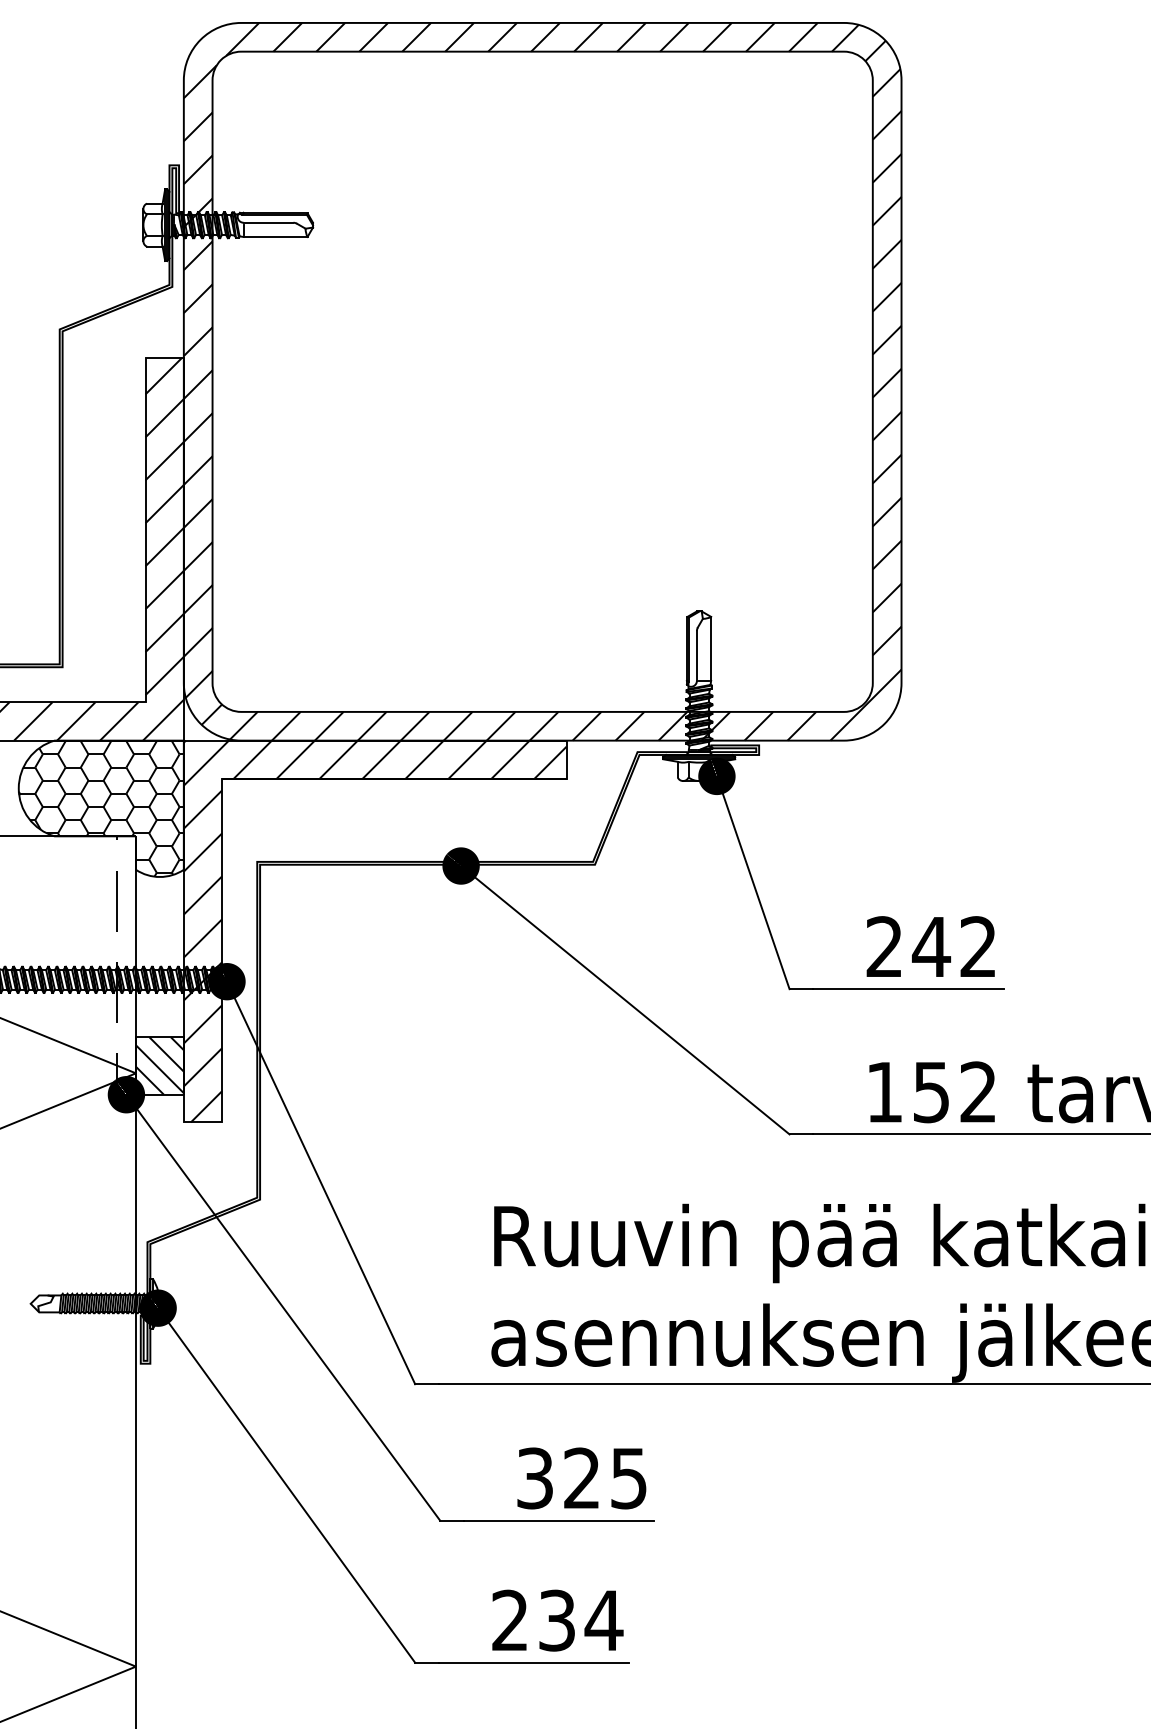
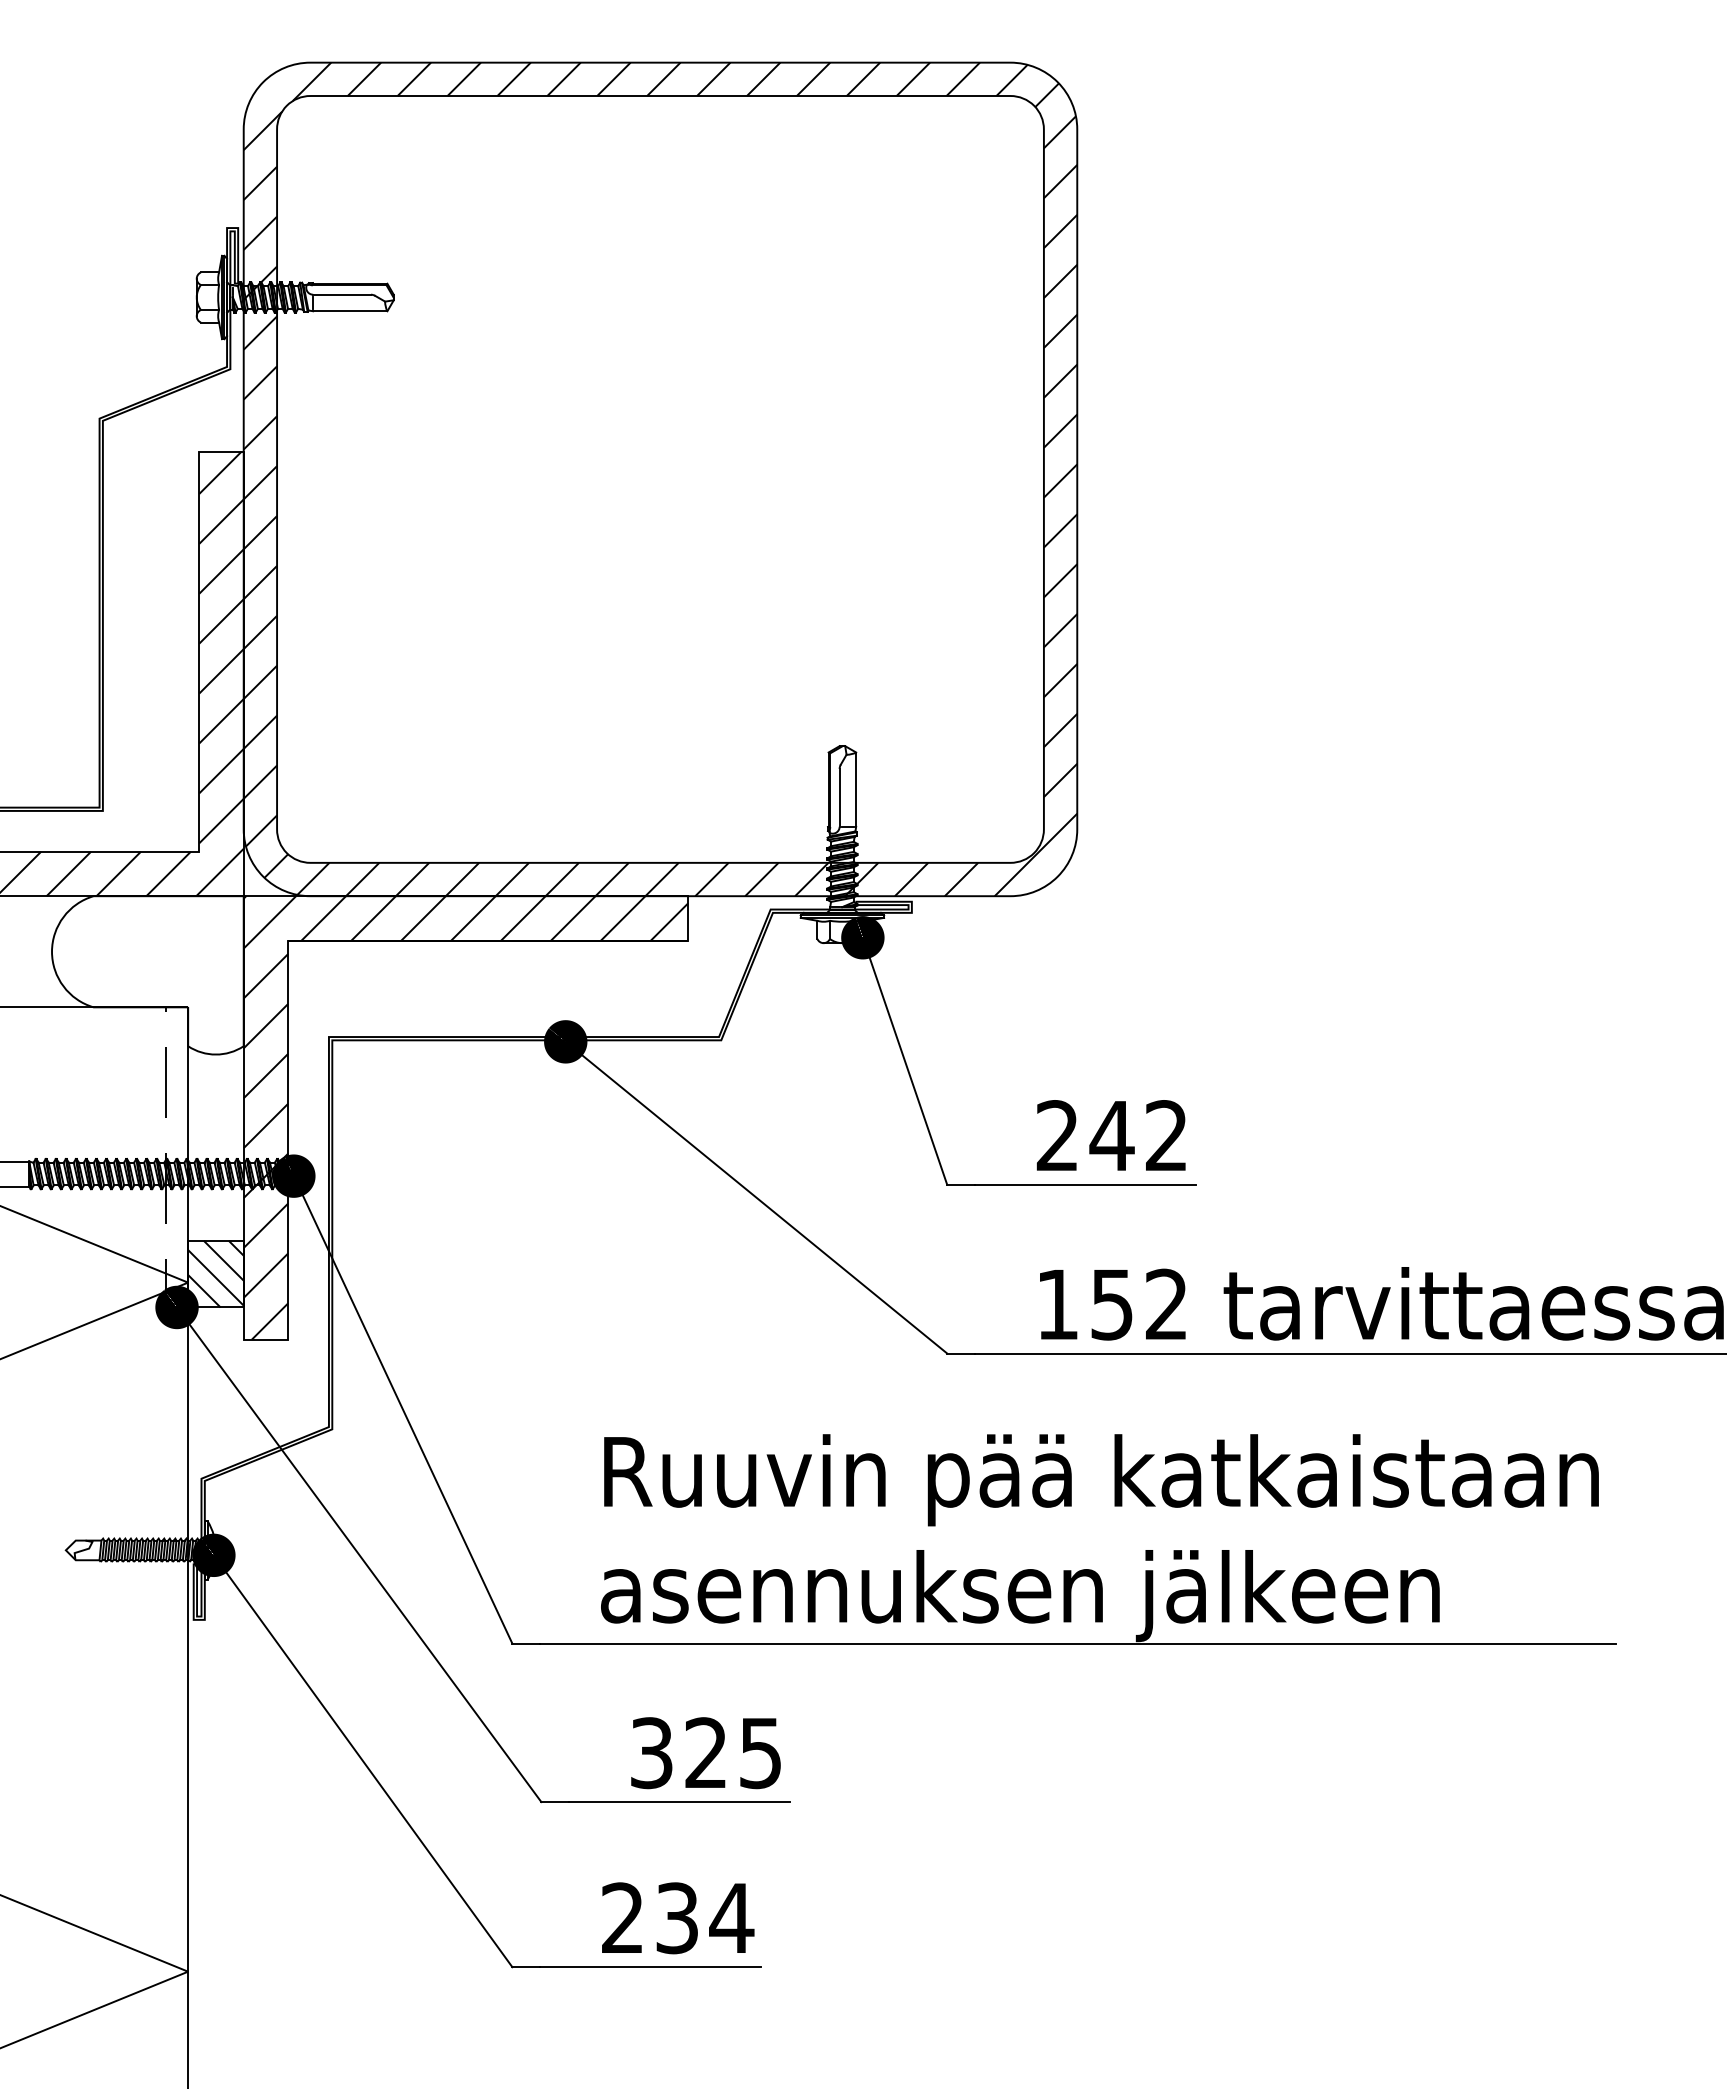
hatch: (100, 808) -> (147, 975), removed

